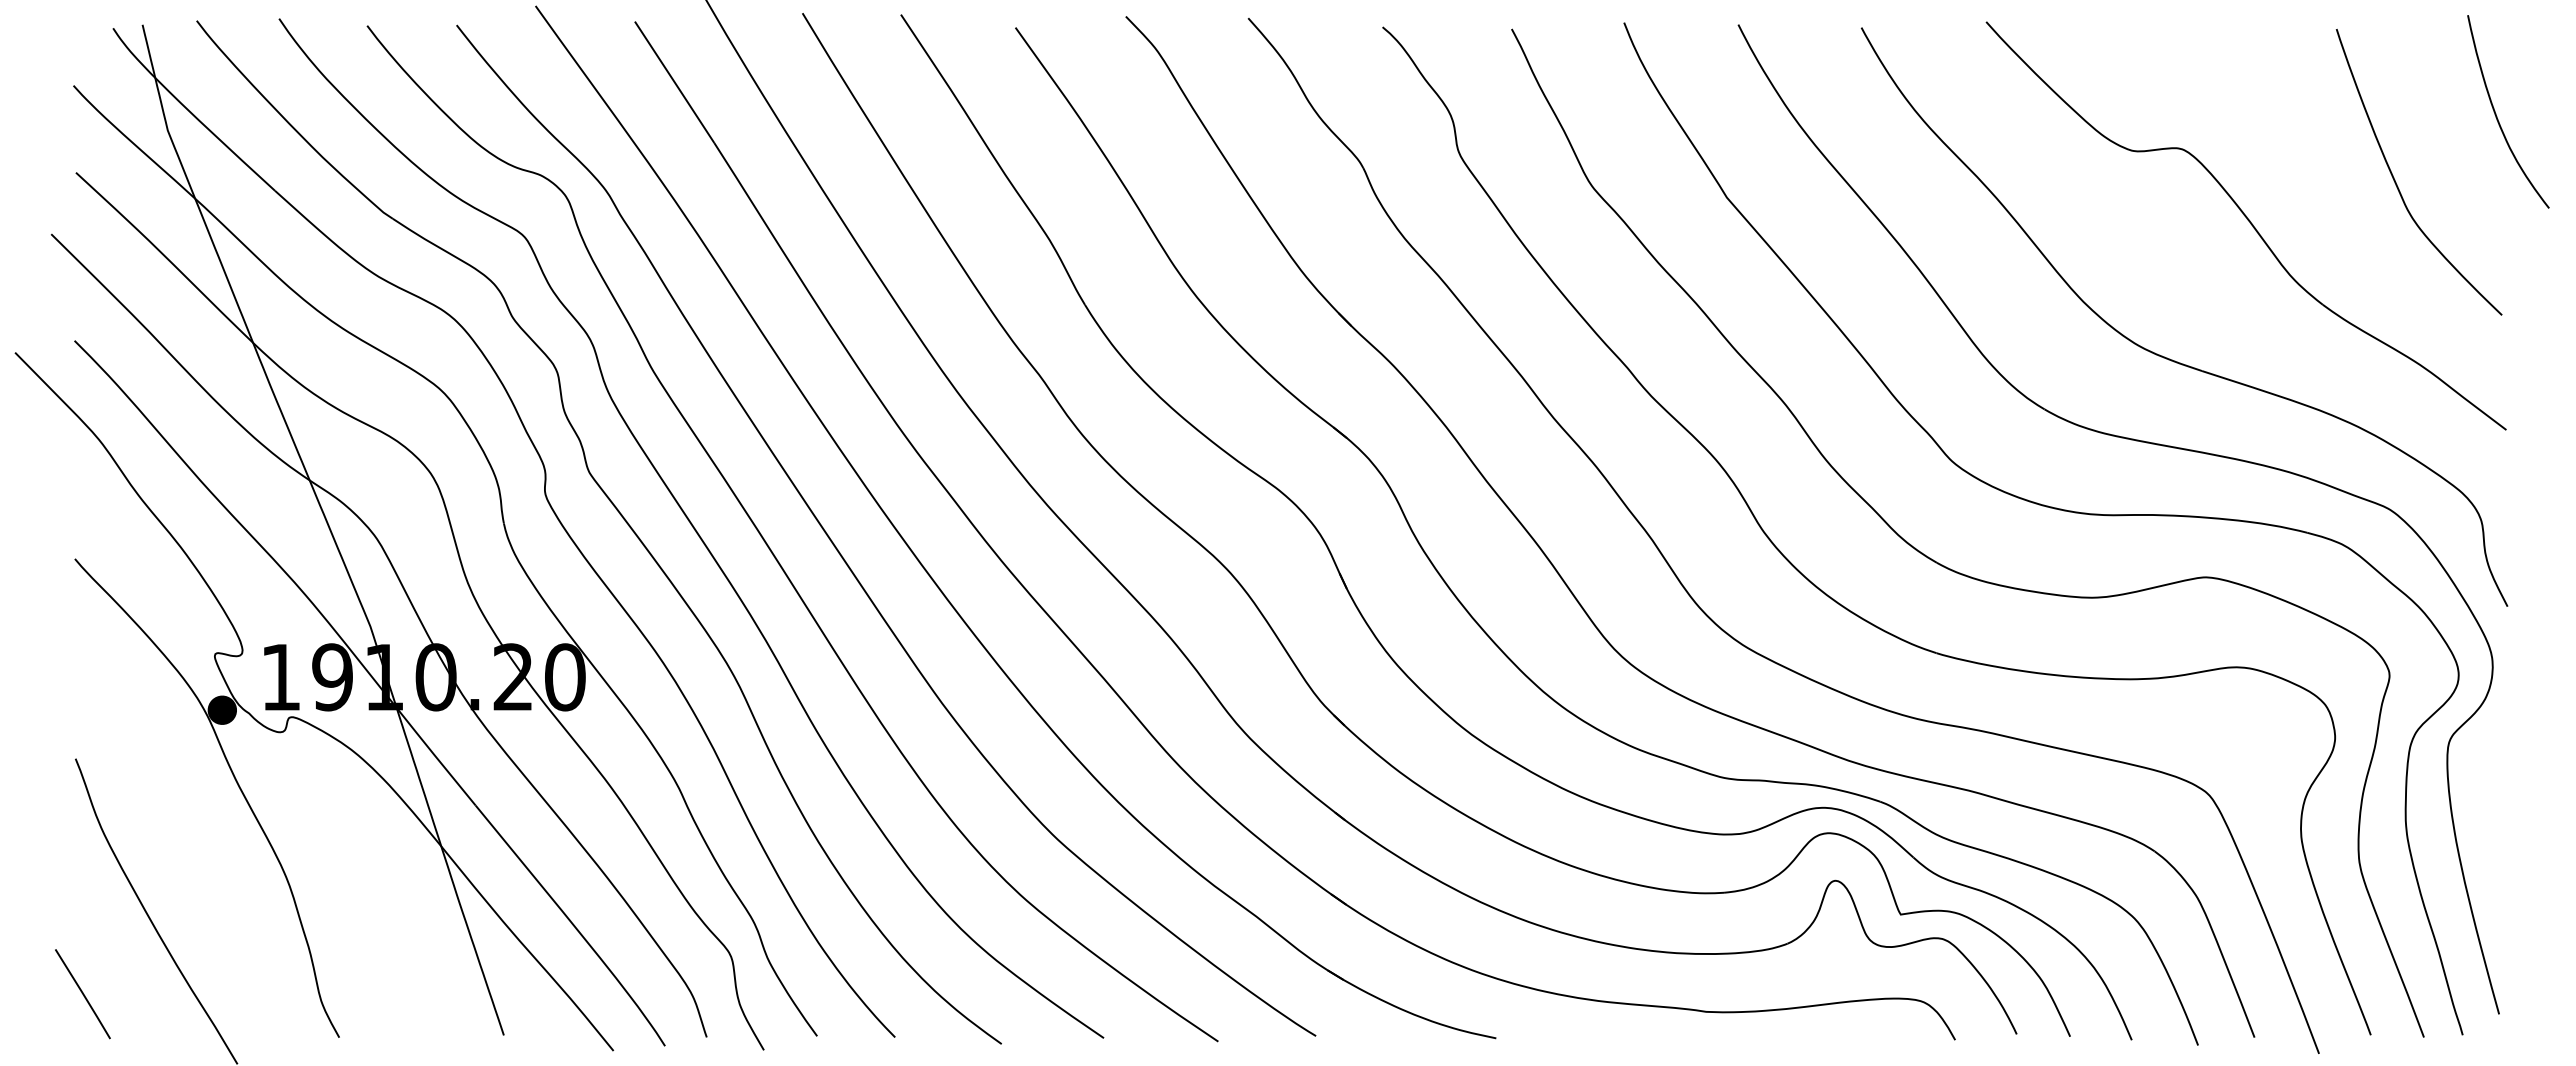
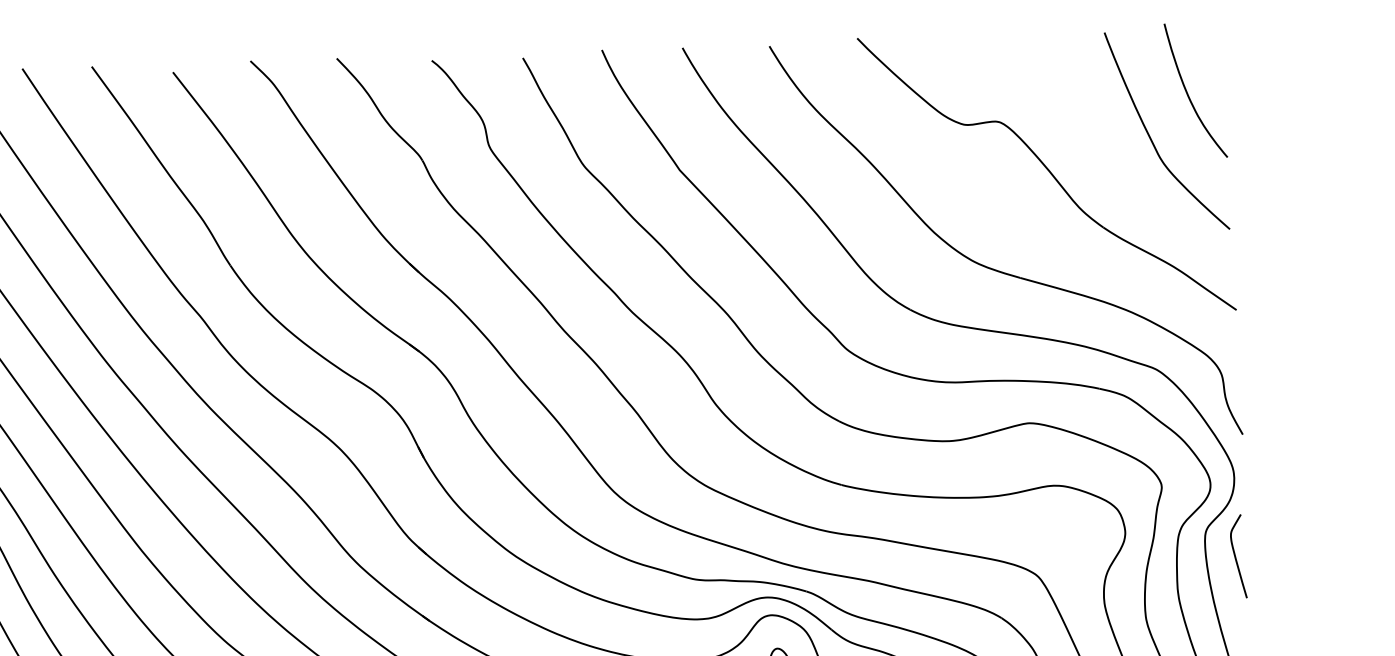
curve: (2497, 116) -> (1188, 94), moved
curve: (2490, 779) -> (1236, 557), added

